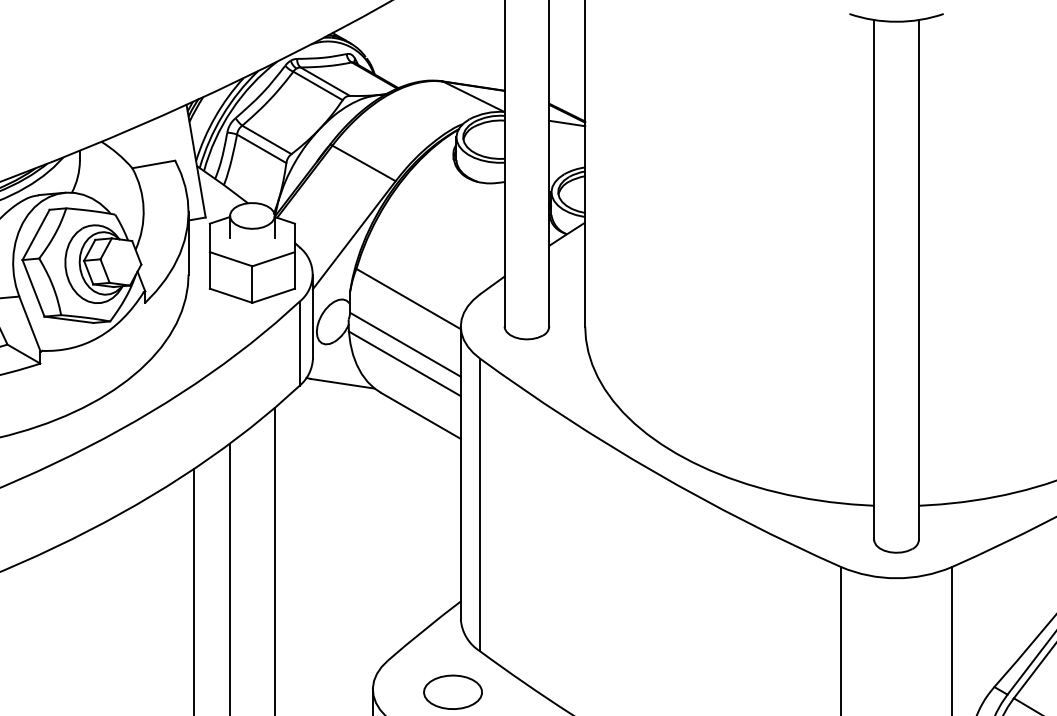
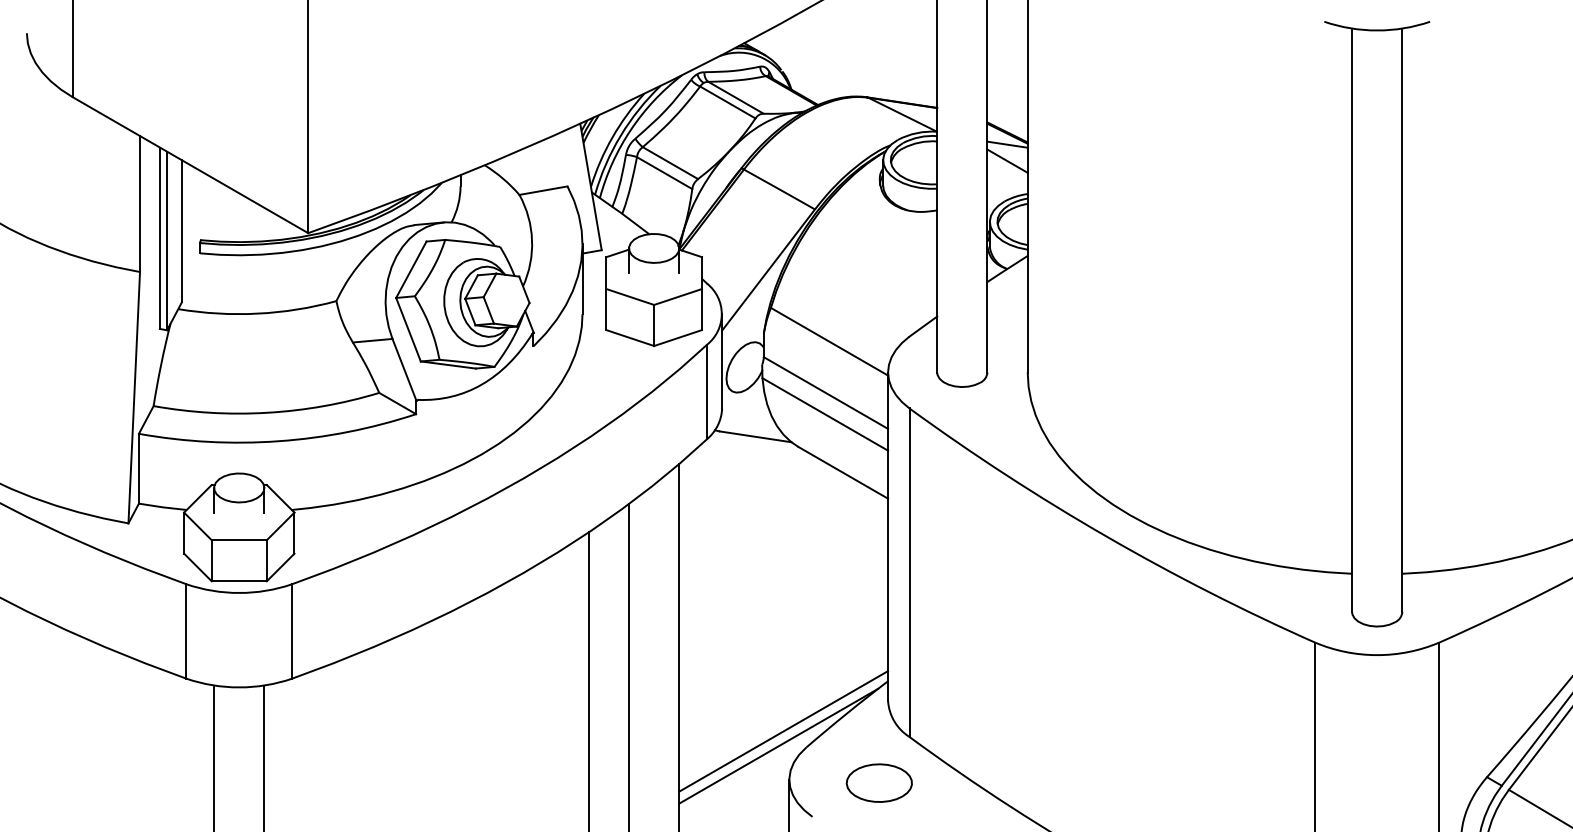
line: (567, 137) -> (1007, 160), added
line: (367, 646) -> (783, 731), added
line: (363, 658) -> (778, 745), added

